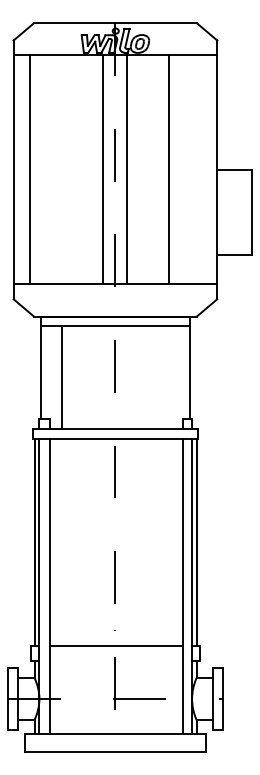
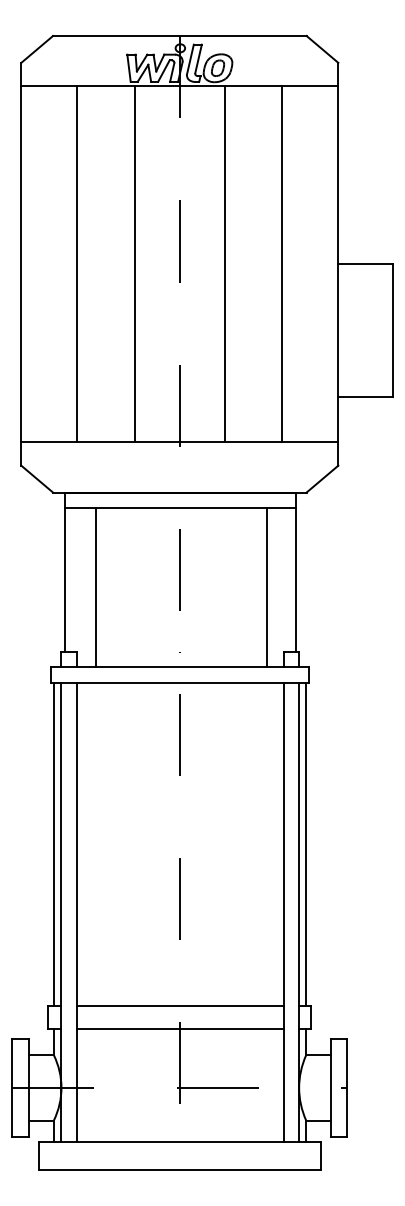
line: (29, 169) -> (77, 263), moved
line: (103, 169) -> (134, 263), moved
line: (127, 169) -> (225, 263), moved
line: (169, 169) -> (282, 263), moved
line: (171, 377) -> (267, 587), added
line: (115, 661) -> (179, 1029), added

